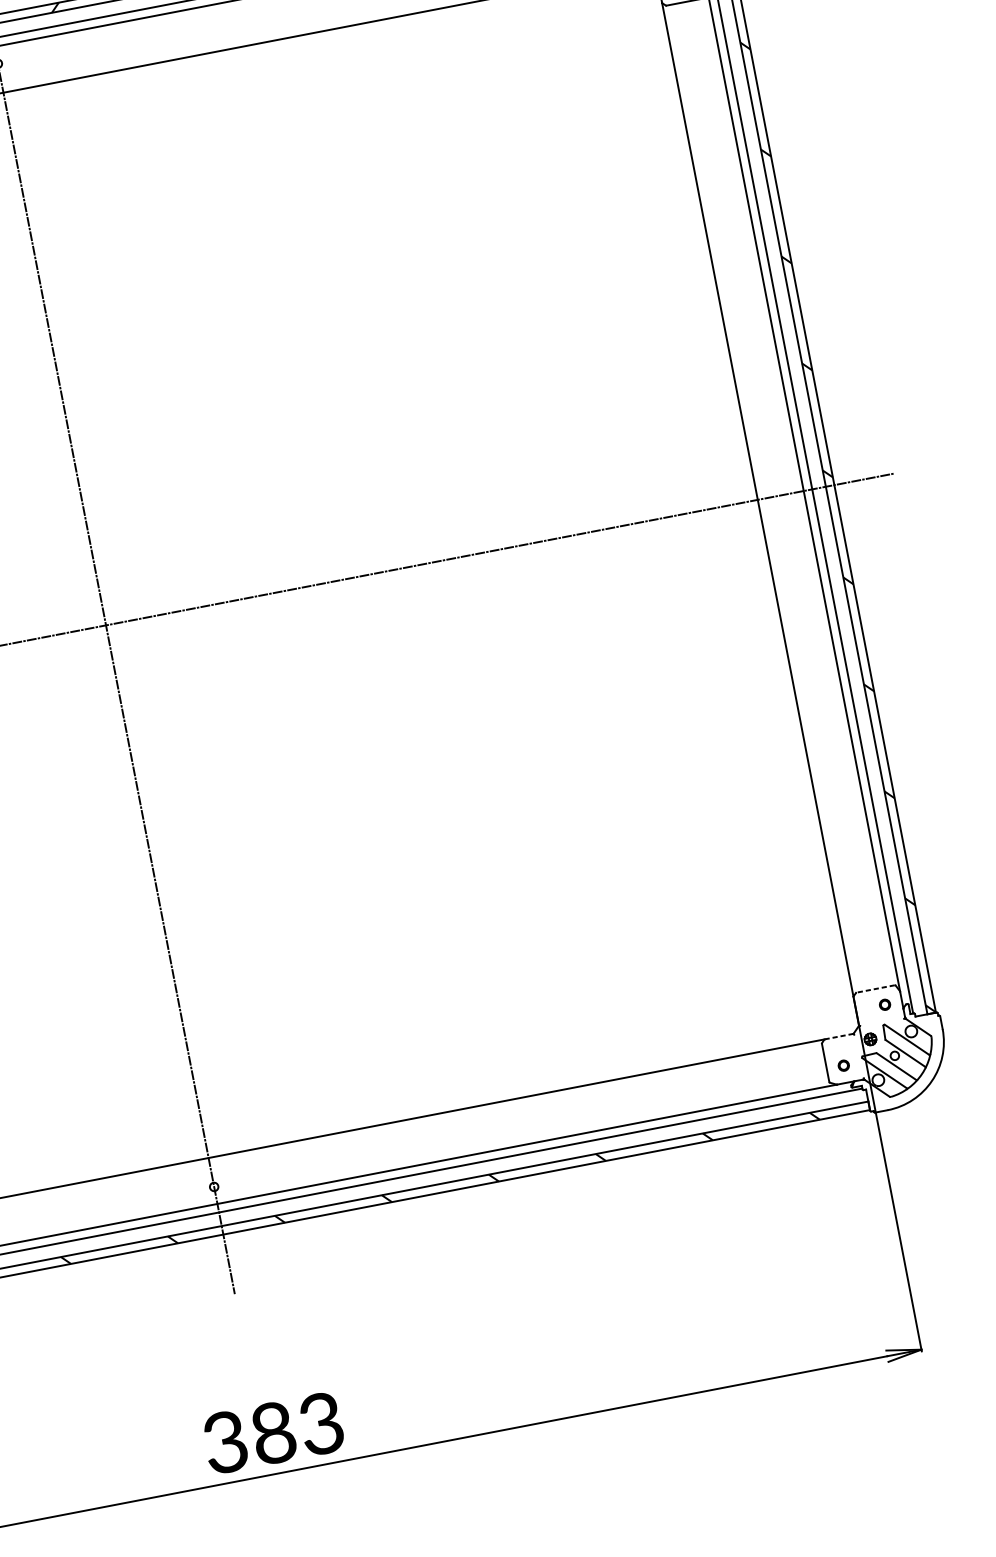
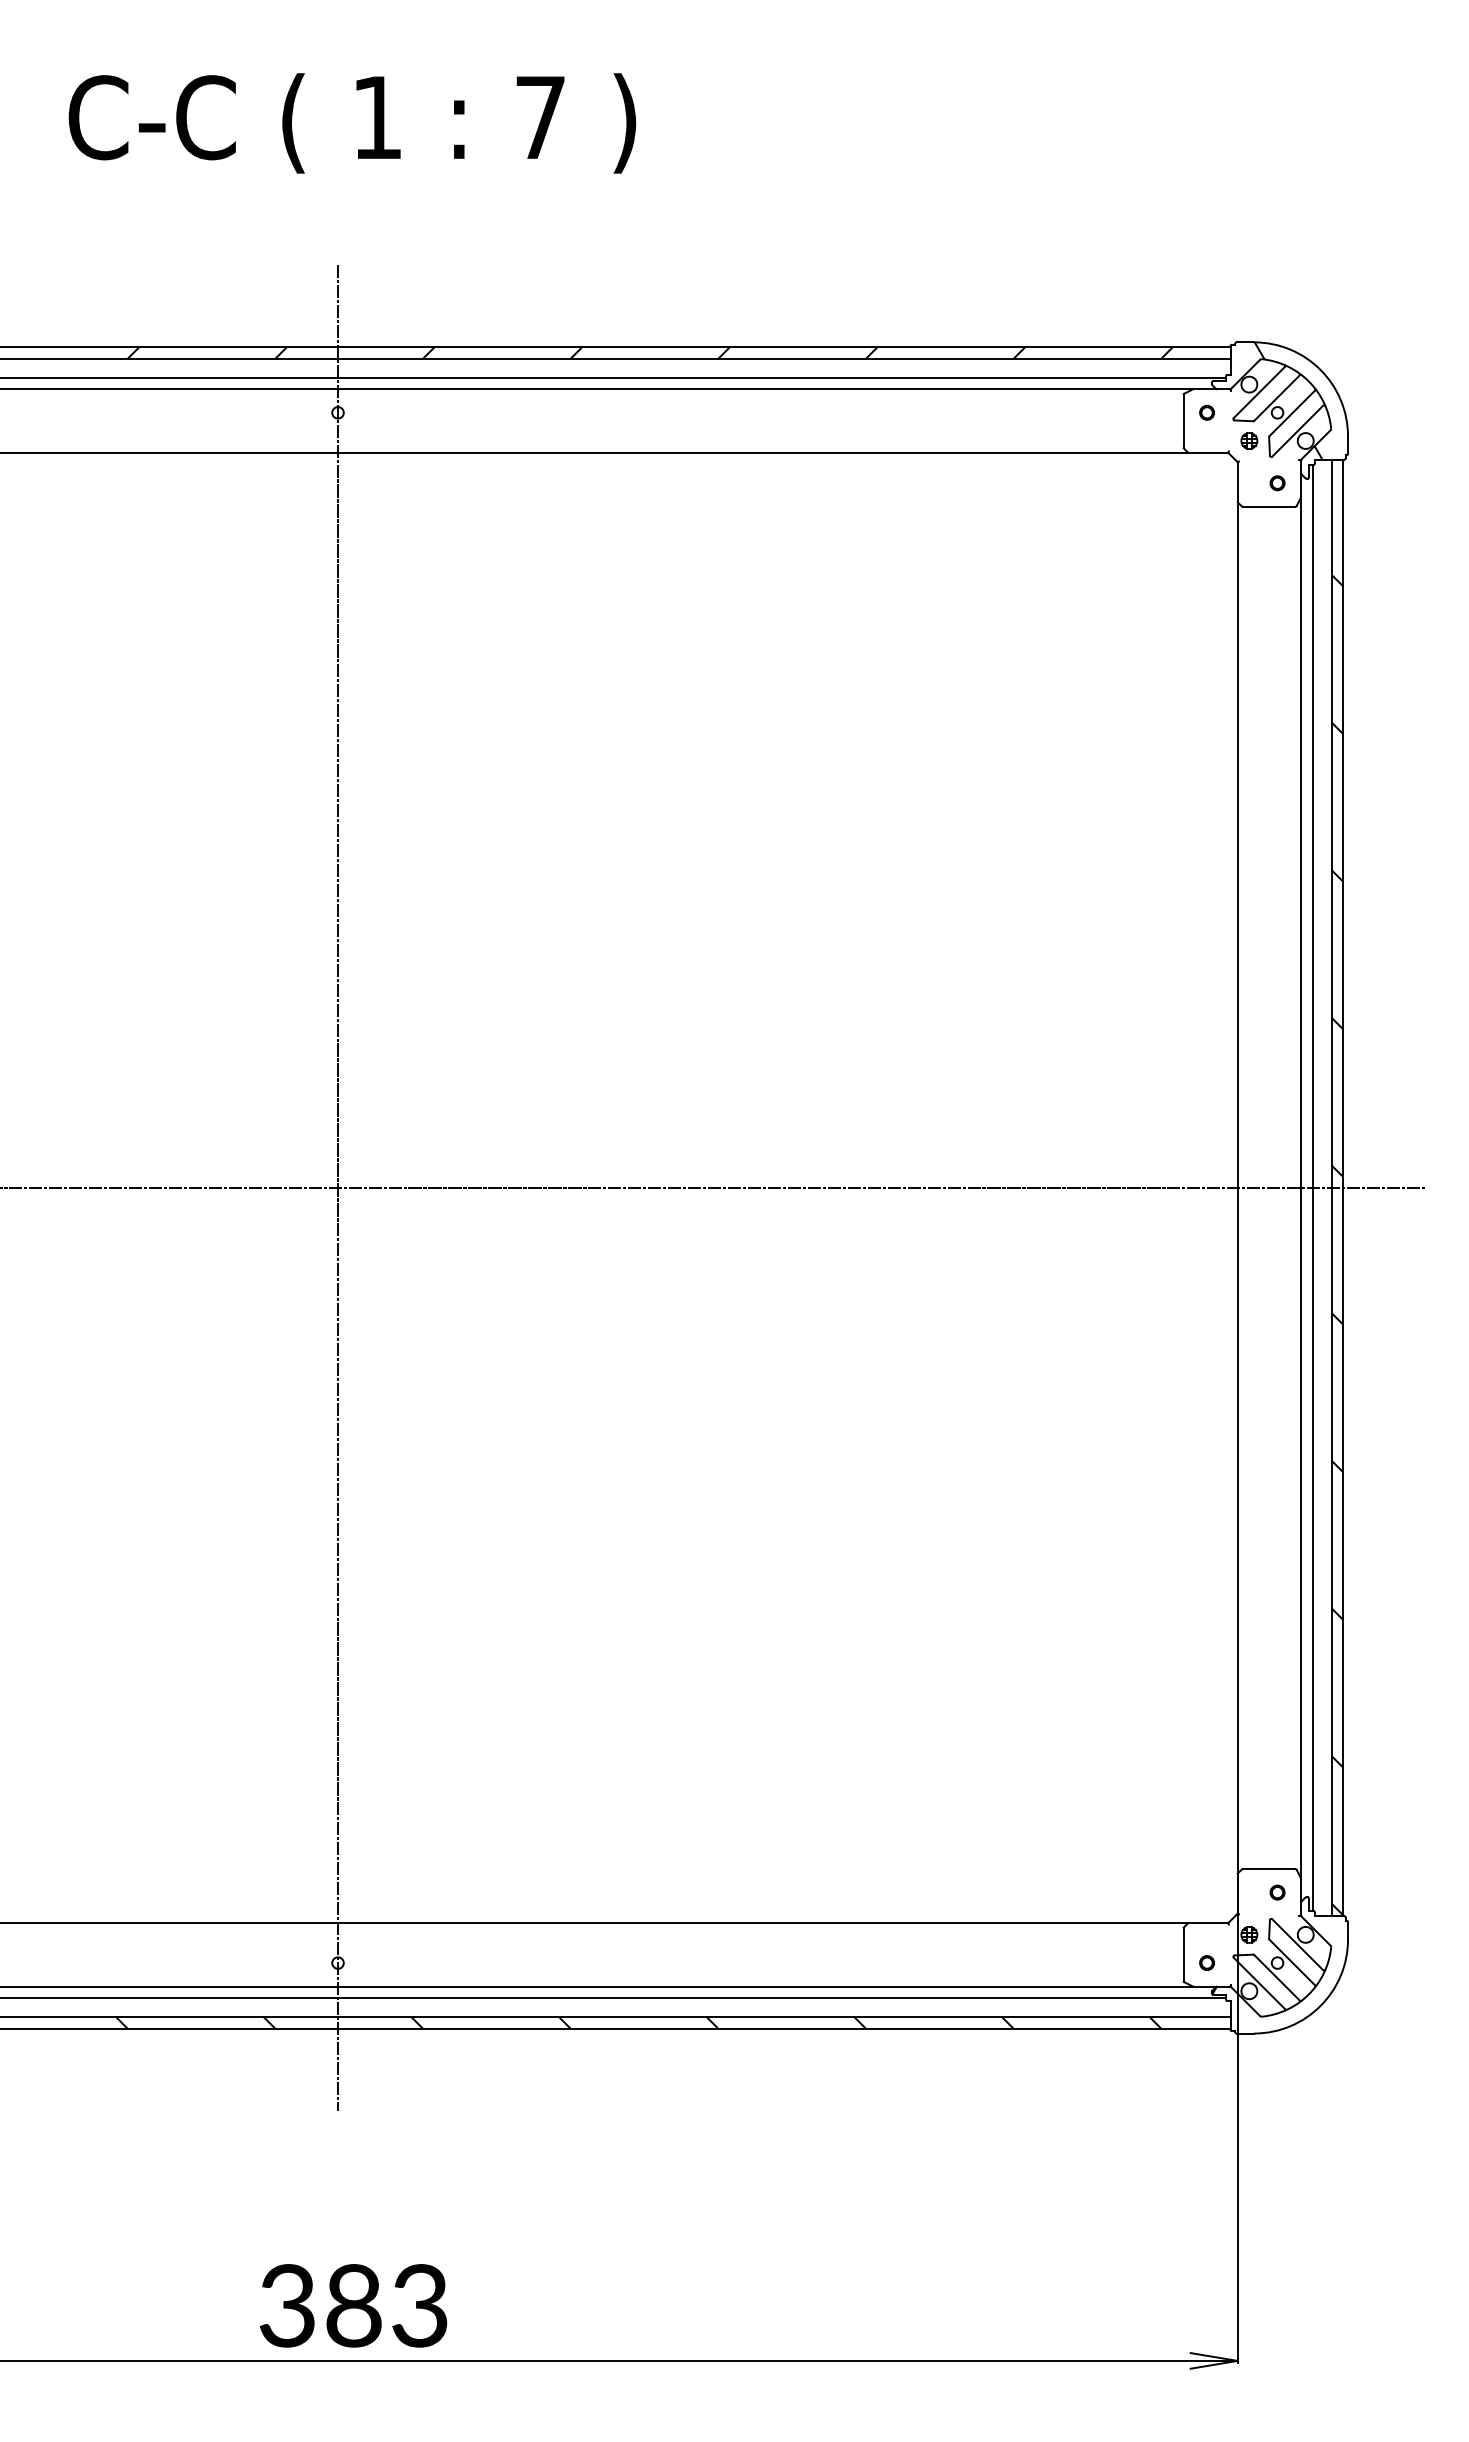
line: (875, 989) -> (1268, 1869), dashed -> solid
line: (839, 1036) -> (1208, 1923), dashed -> solid

